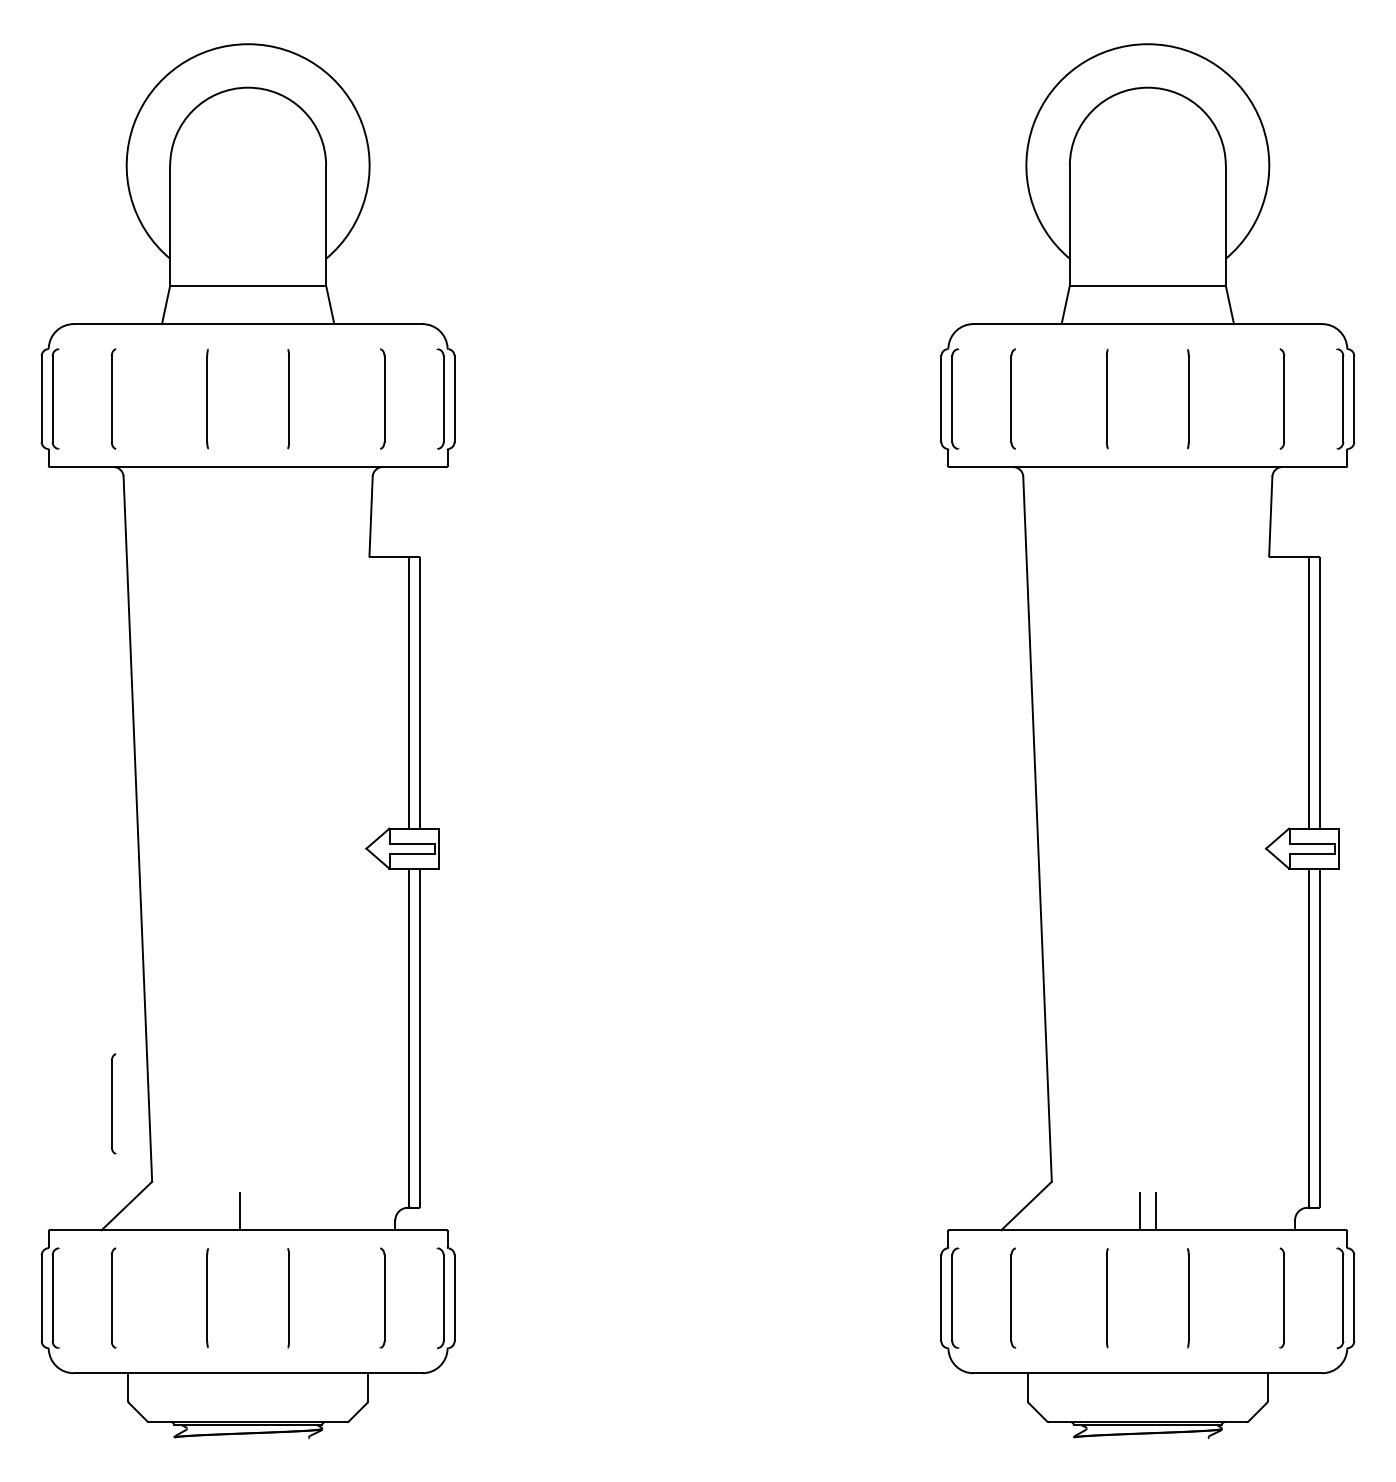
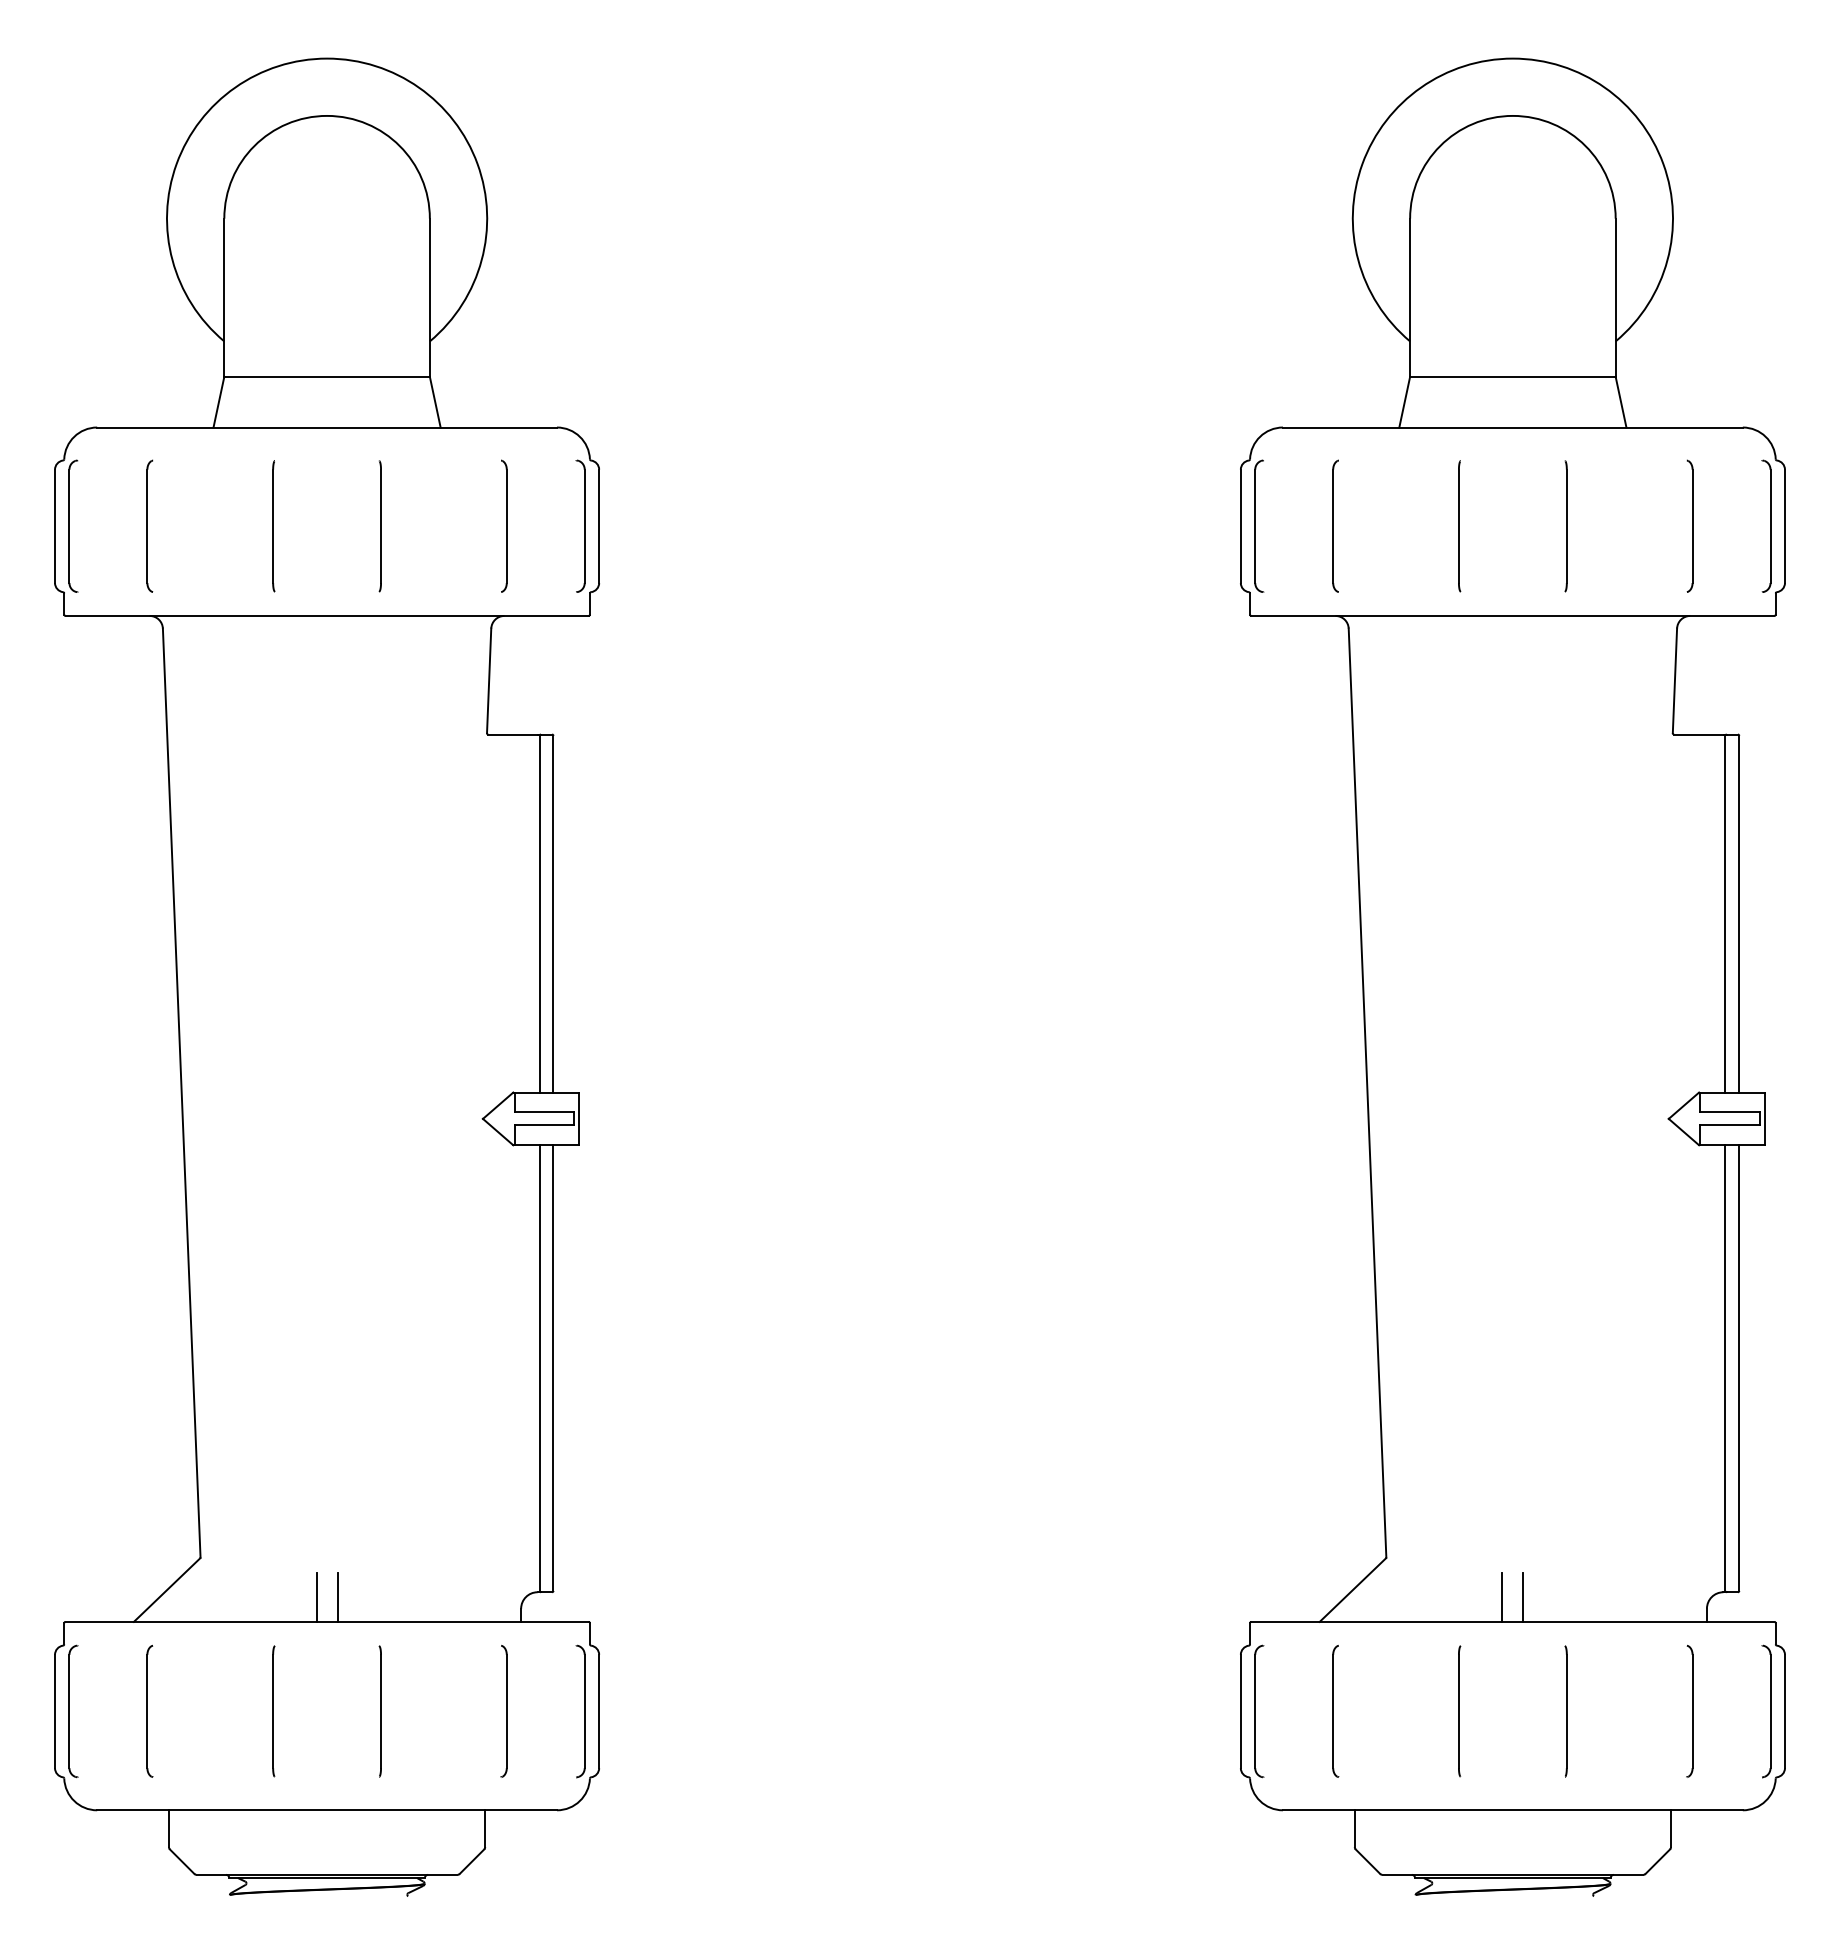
part: (113, 1104) -> (149, 1455), removed
line: (256, 1211) -> (337, 1596), added

